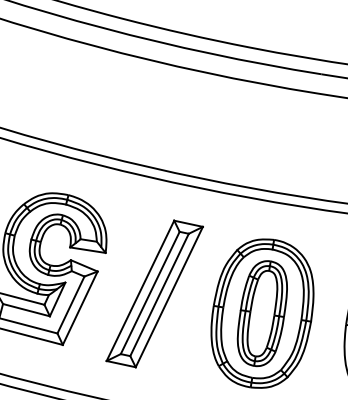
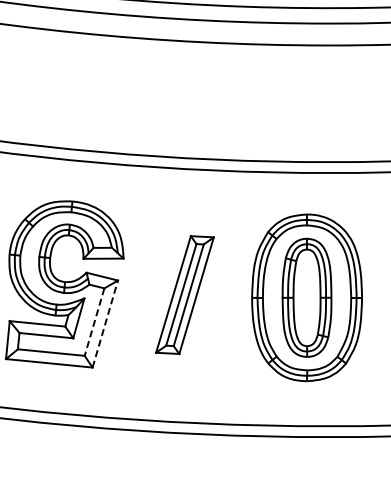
part: (154, 293) -> (184, 294), size x0.7
line: (70, 305) -> (94, 322), solid -> dashed
line: (80, 307) -> (105, 323), solid -> dashed

